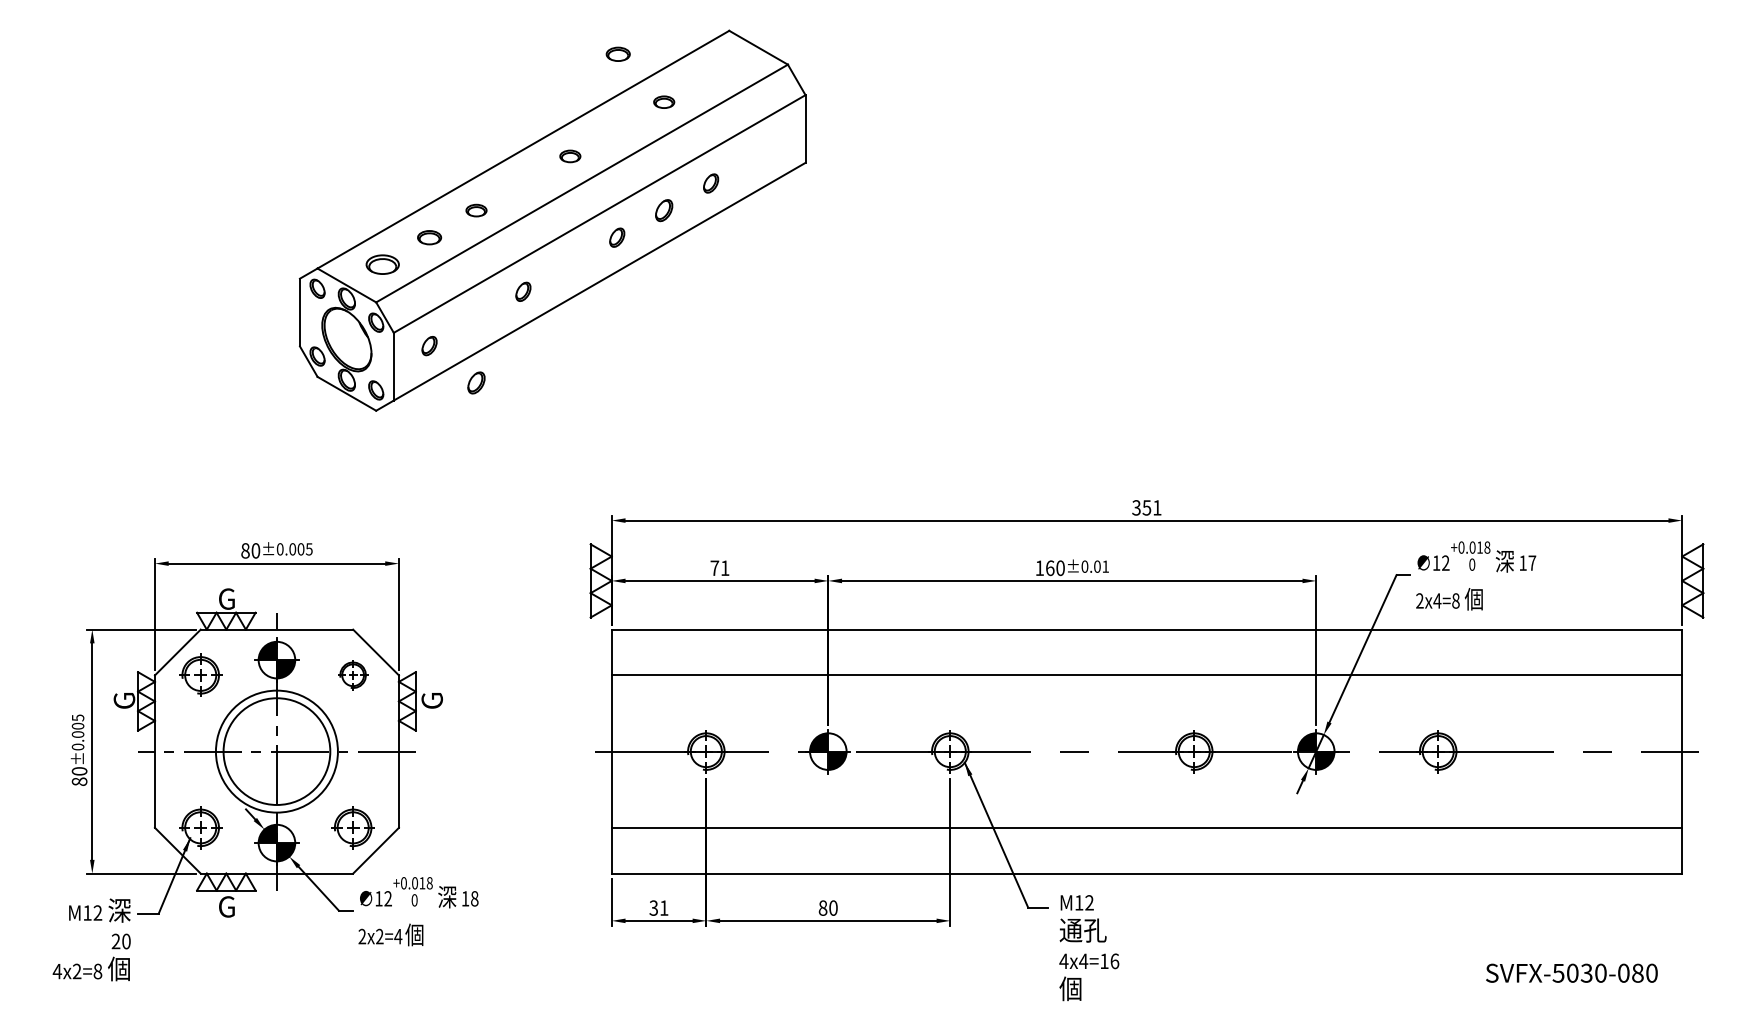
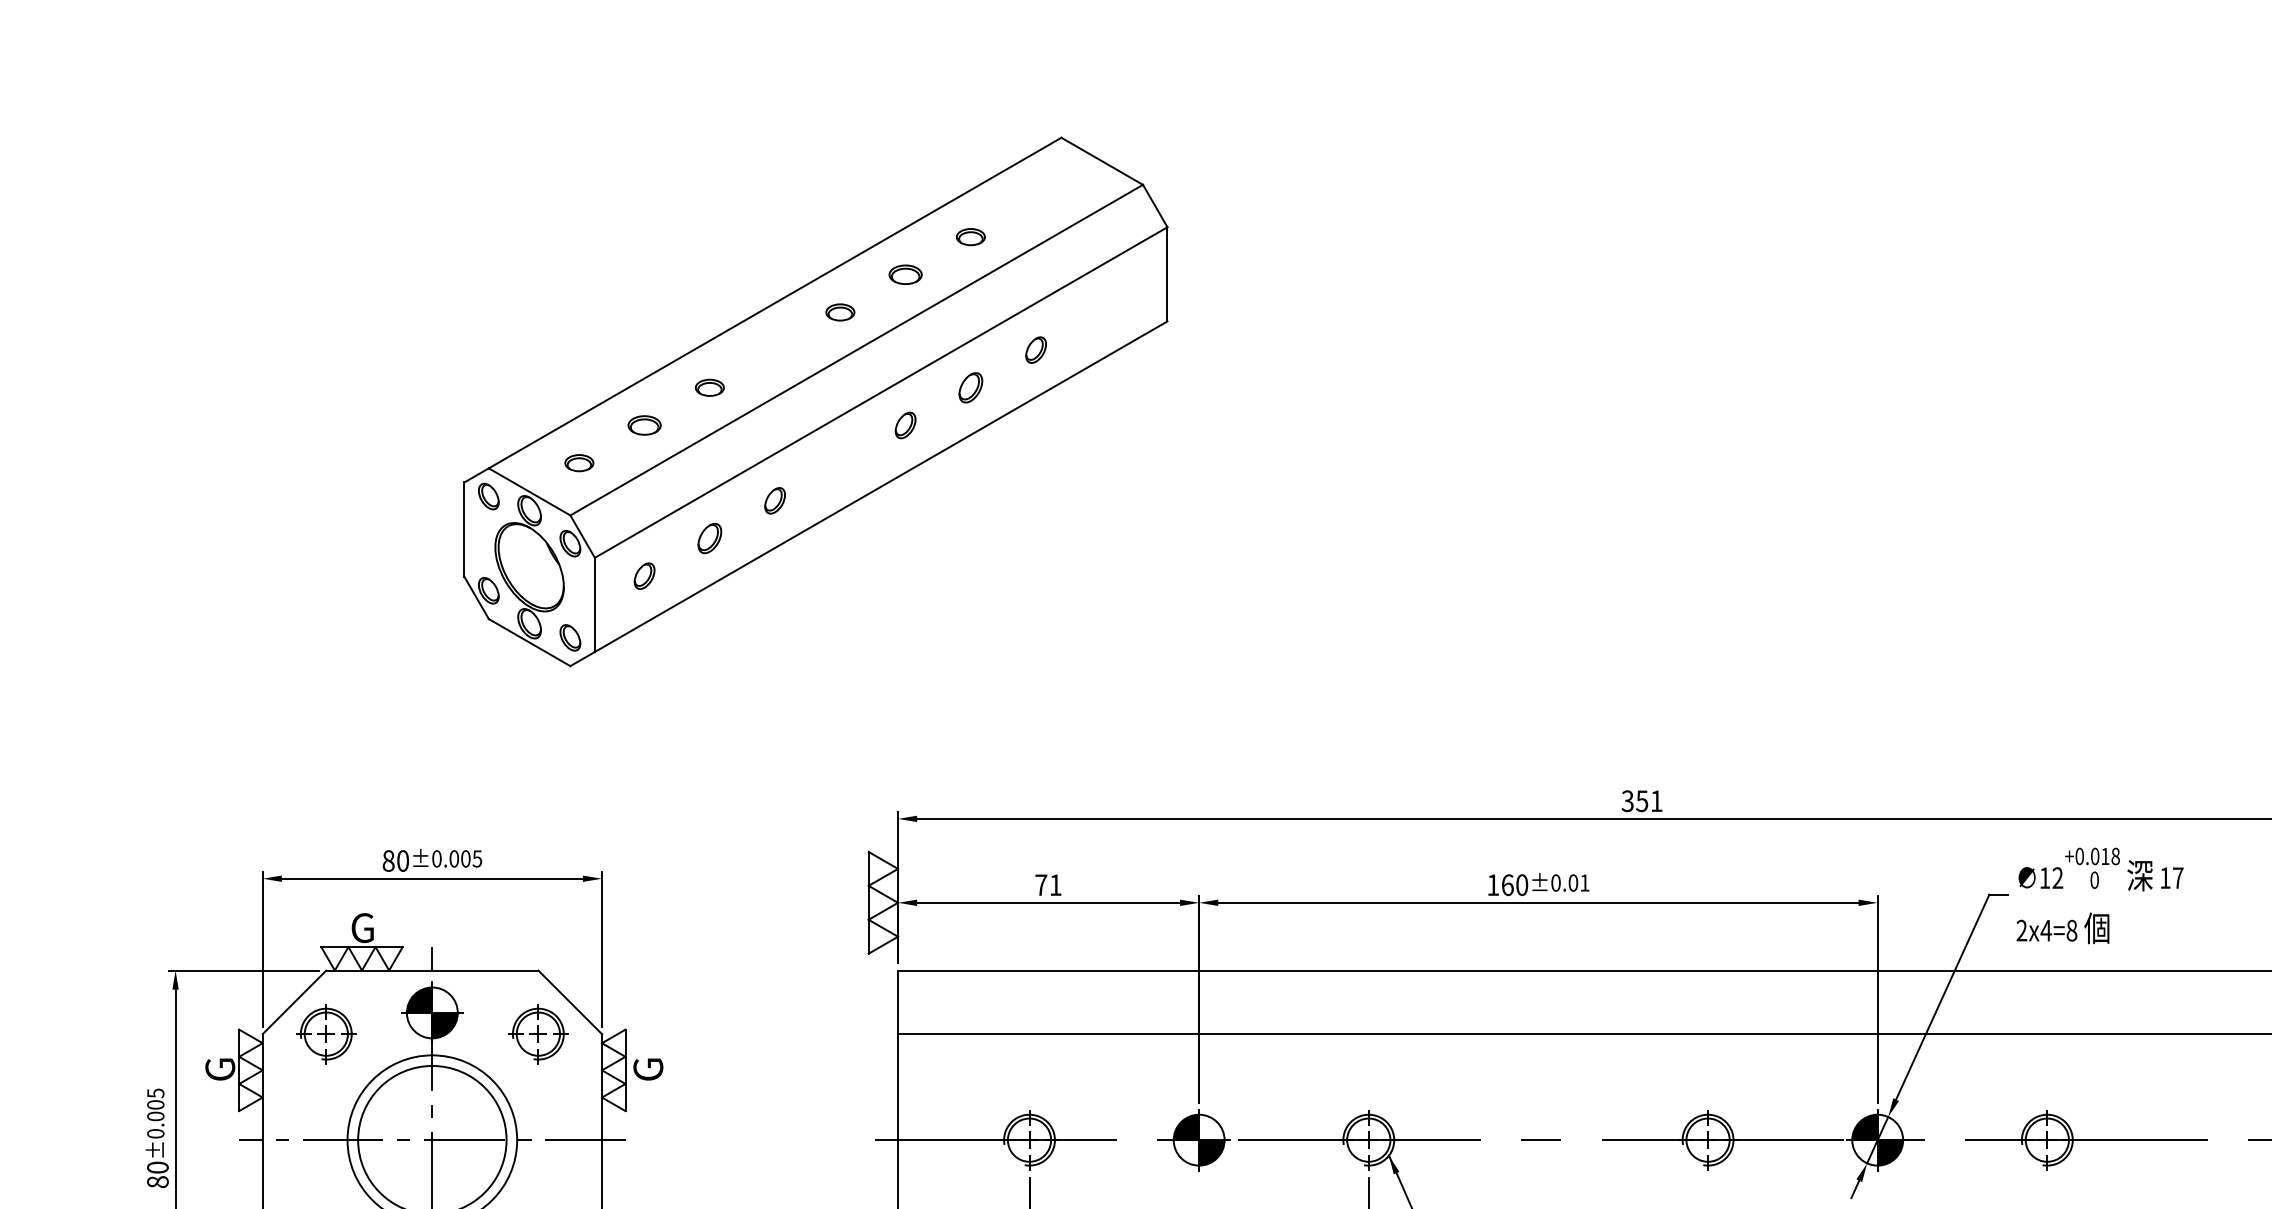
part: (617, 53) -> (904, 273), moved
part: (382, 264) -> (579, 462), size x0.62
part: (476, 382) -> (709, 537), moved
part: (352, 674) -> (537, 1032), size x1.43

